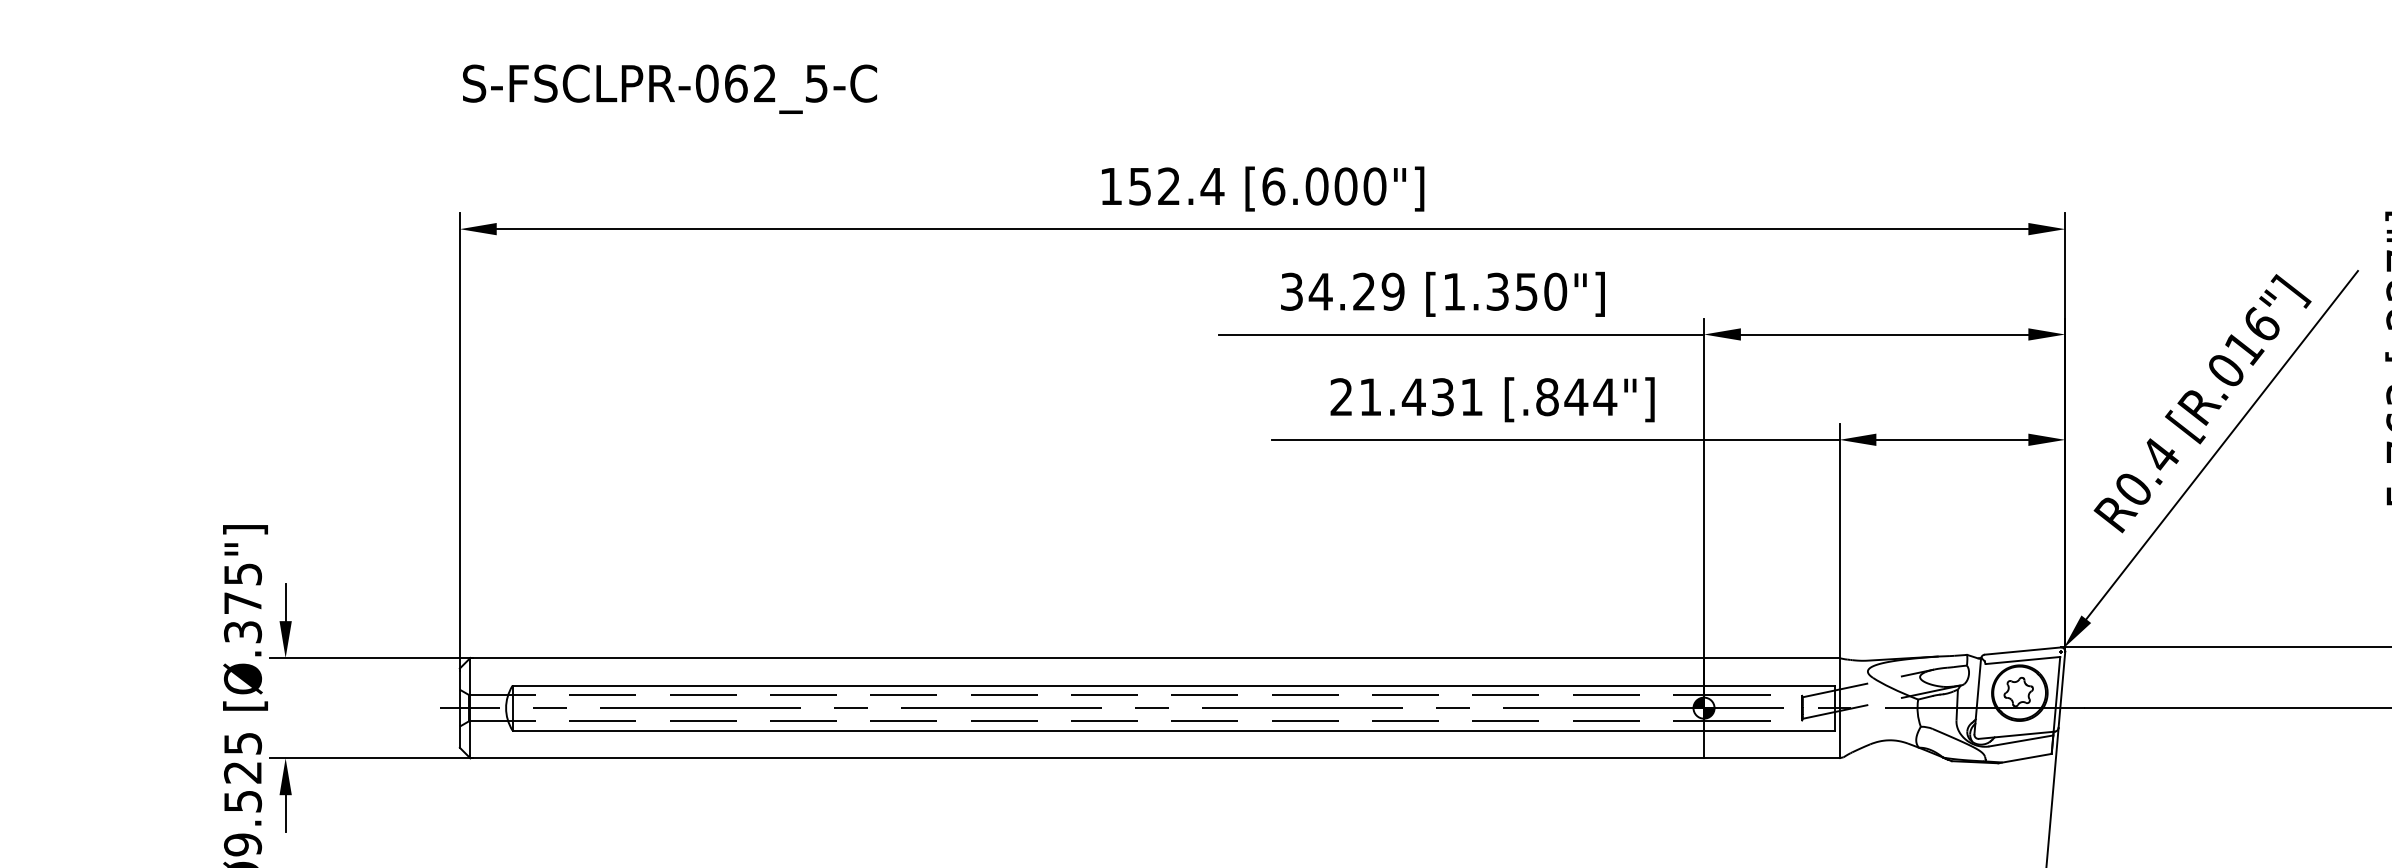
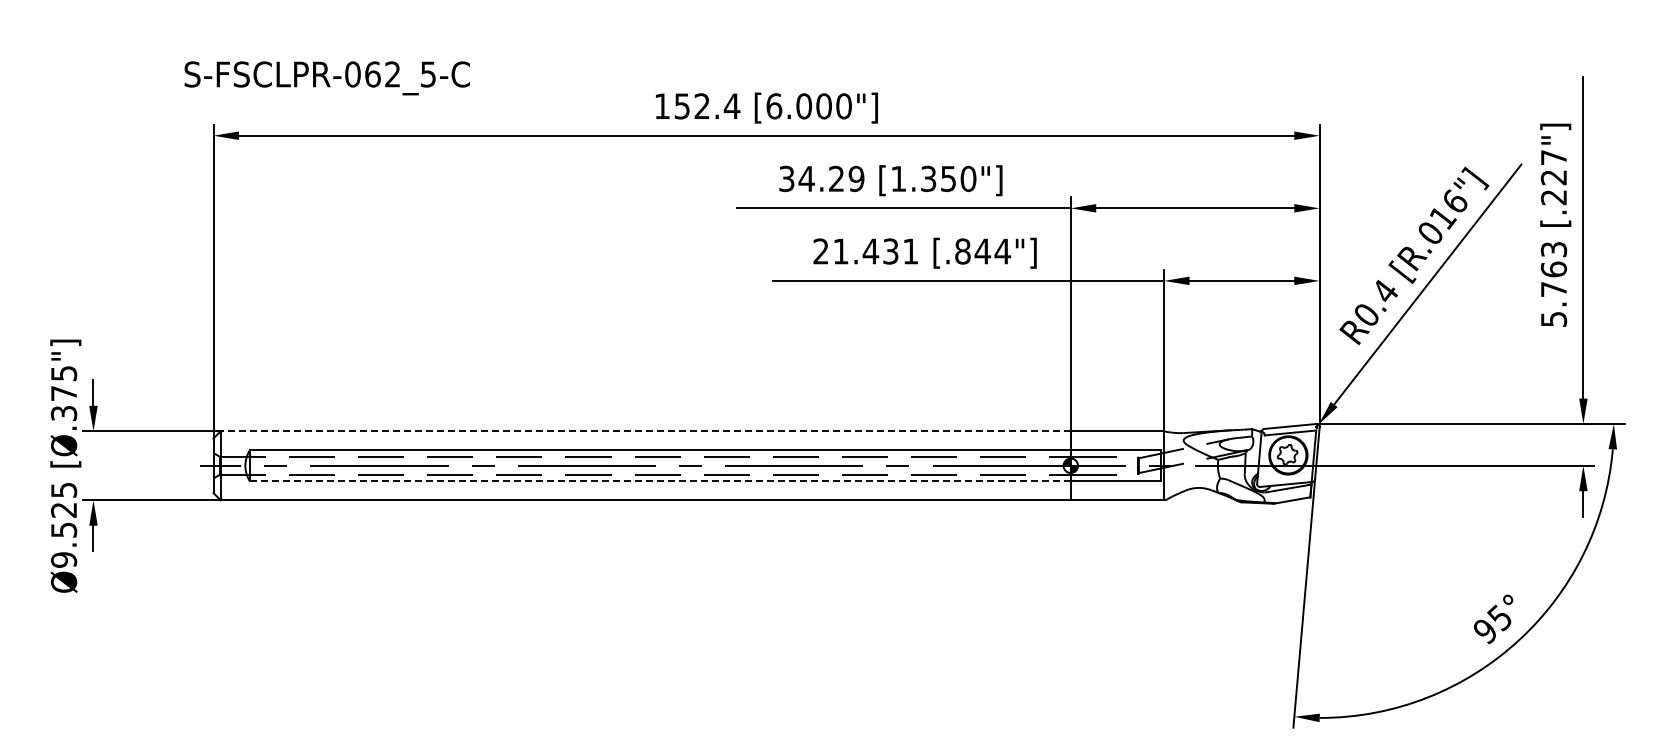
text: (668, 89) -> (326, 78), moved
line: (1086, 658) -> (645, 431), solid -> dashed
line: (1107, 730) -> (659, 481), solid -> dashed

